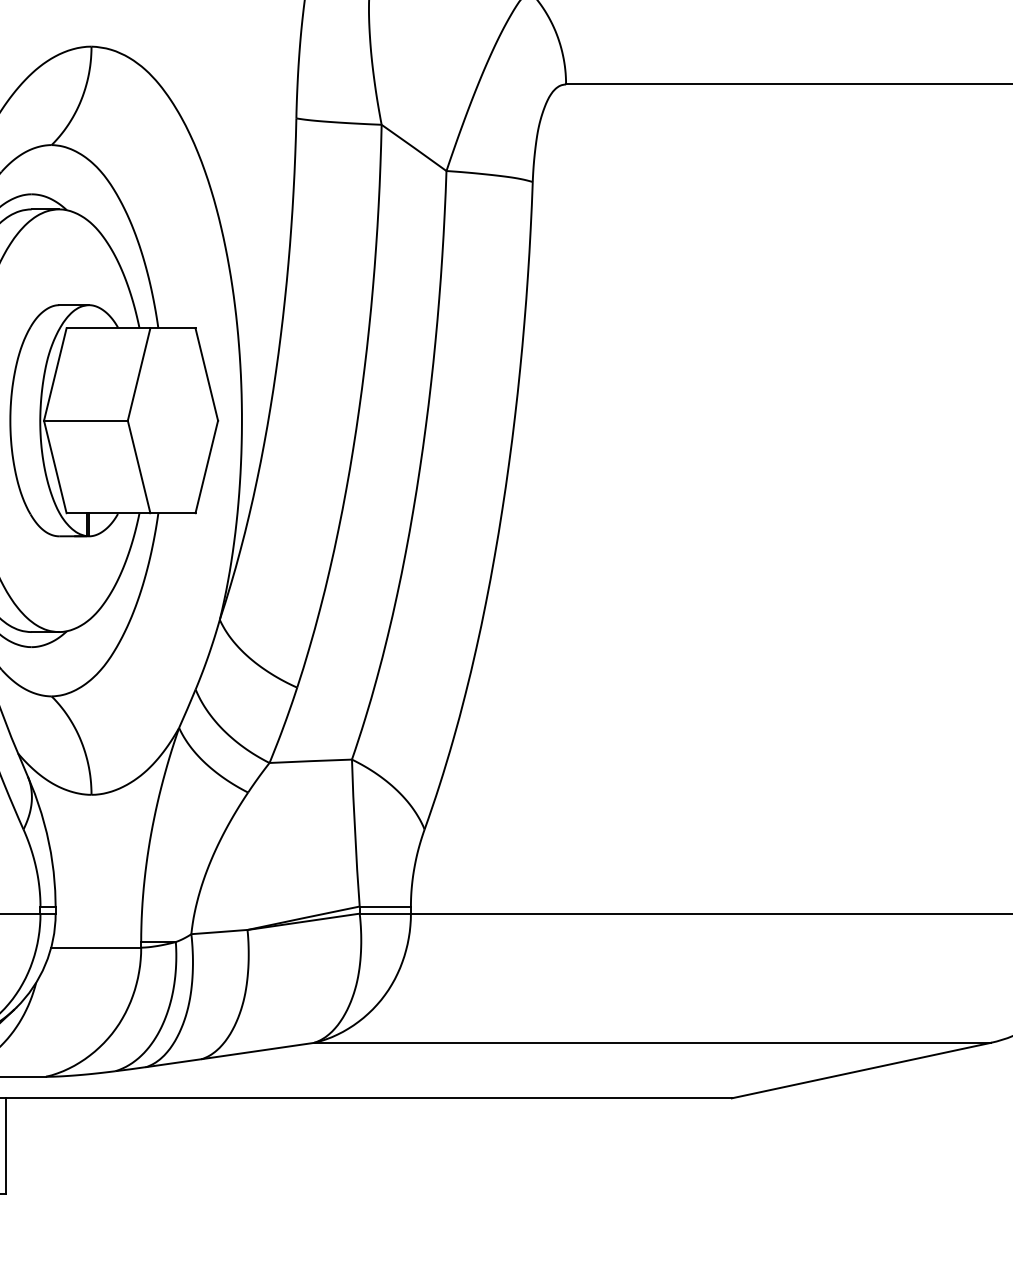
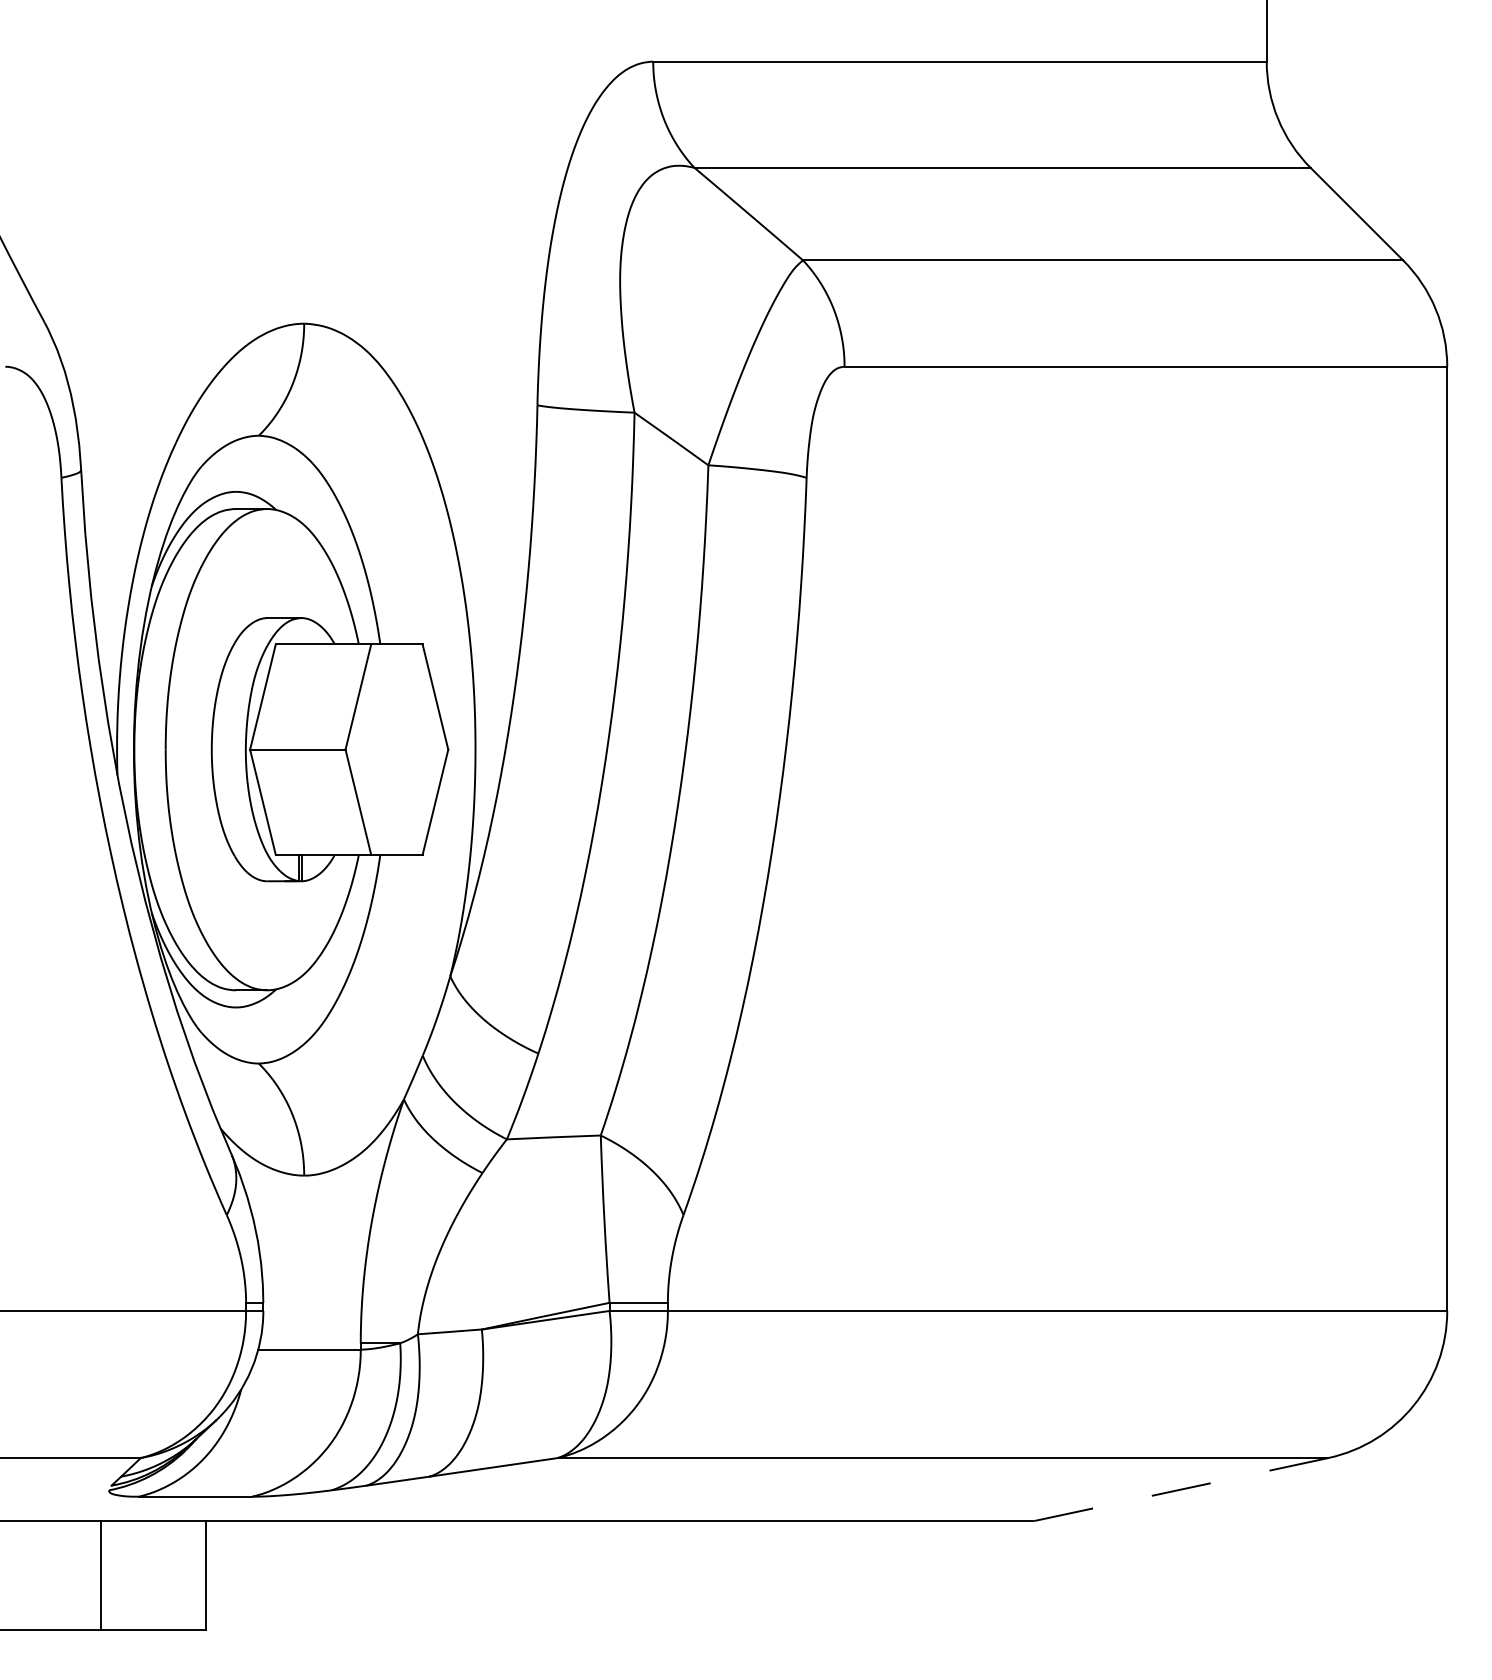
line: (861, 1070) -> (1180, 1489), solid -> dashed

